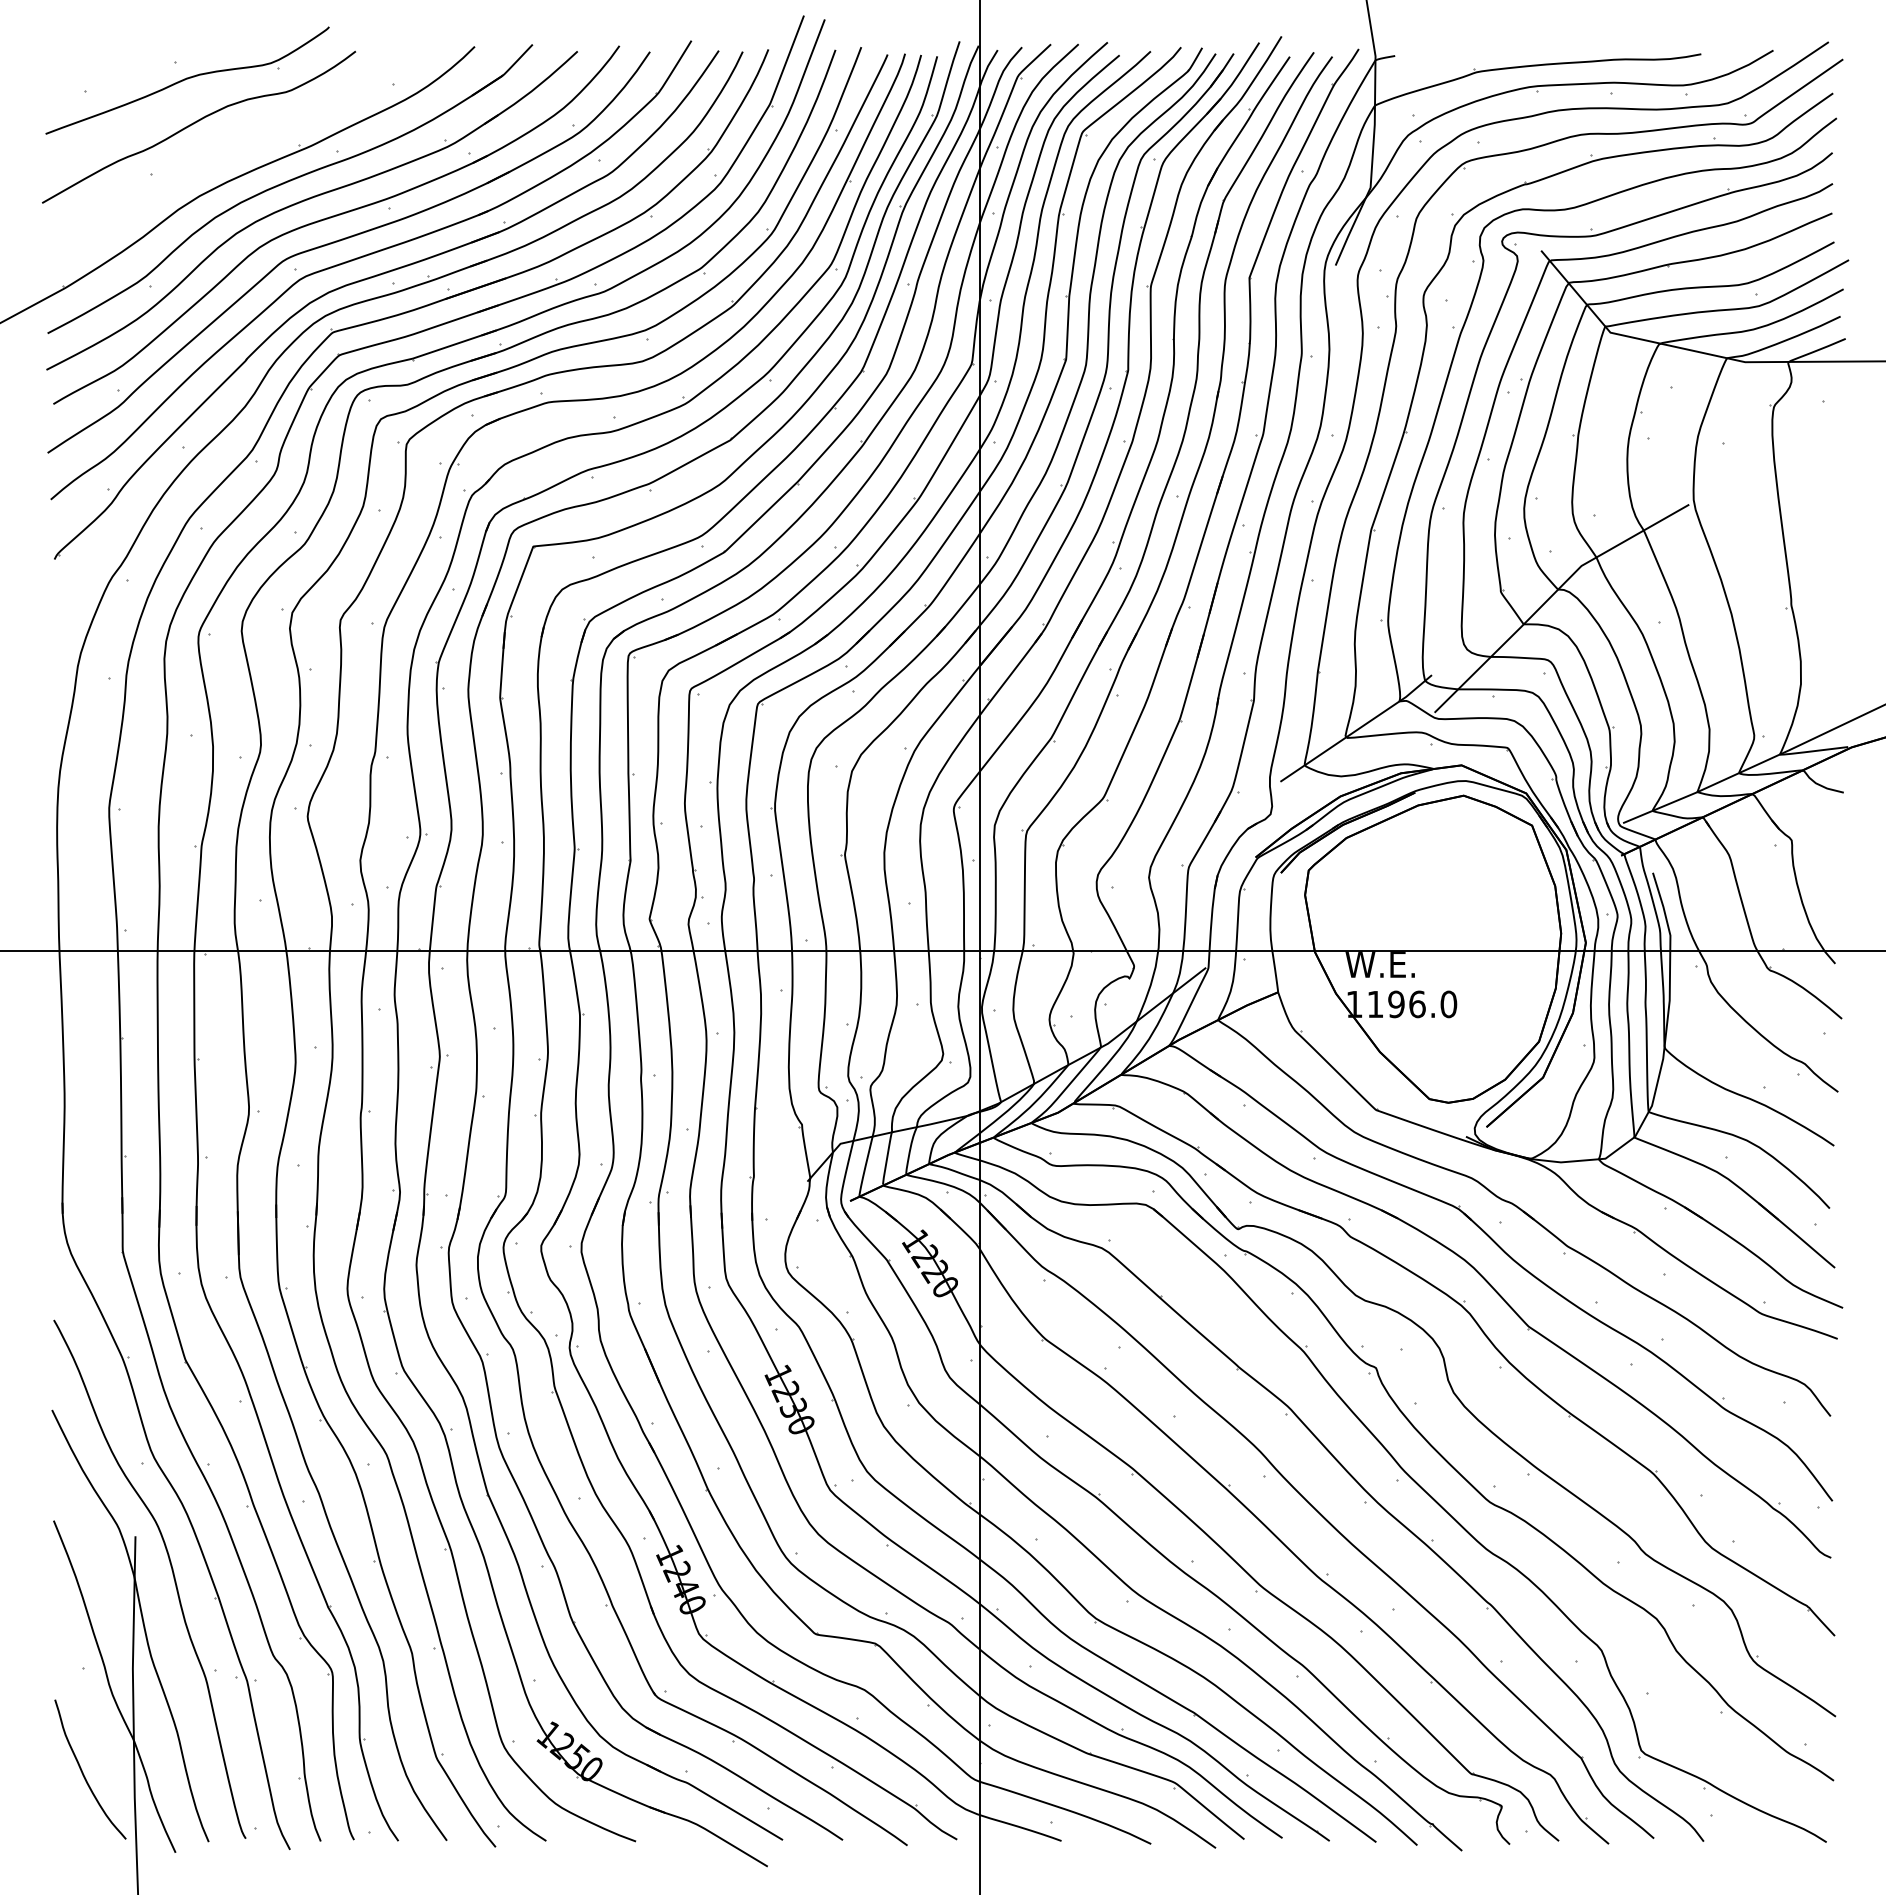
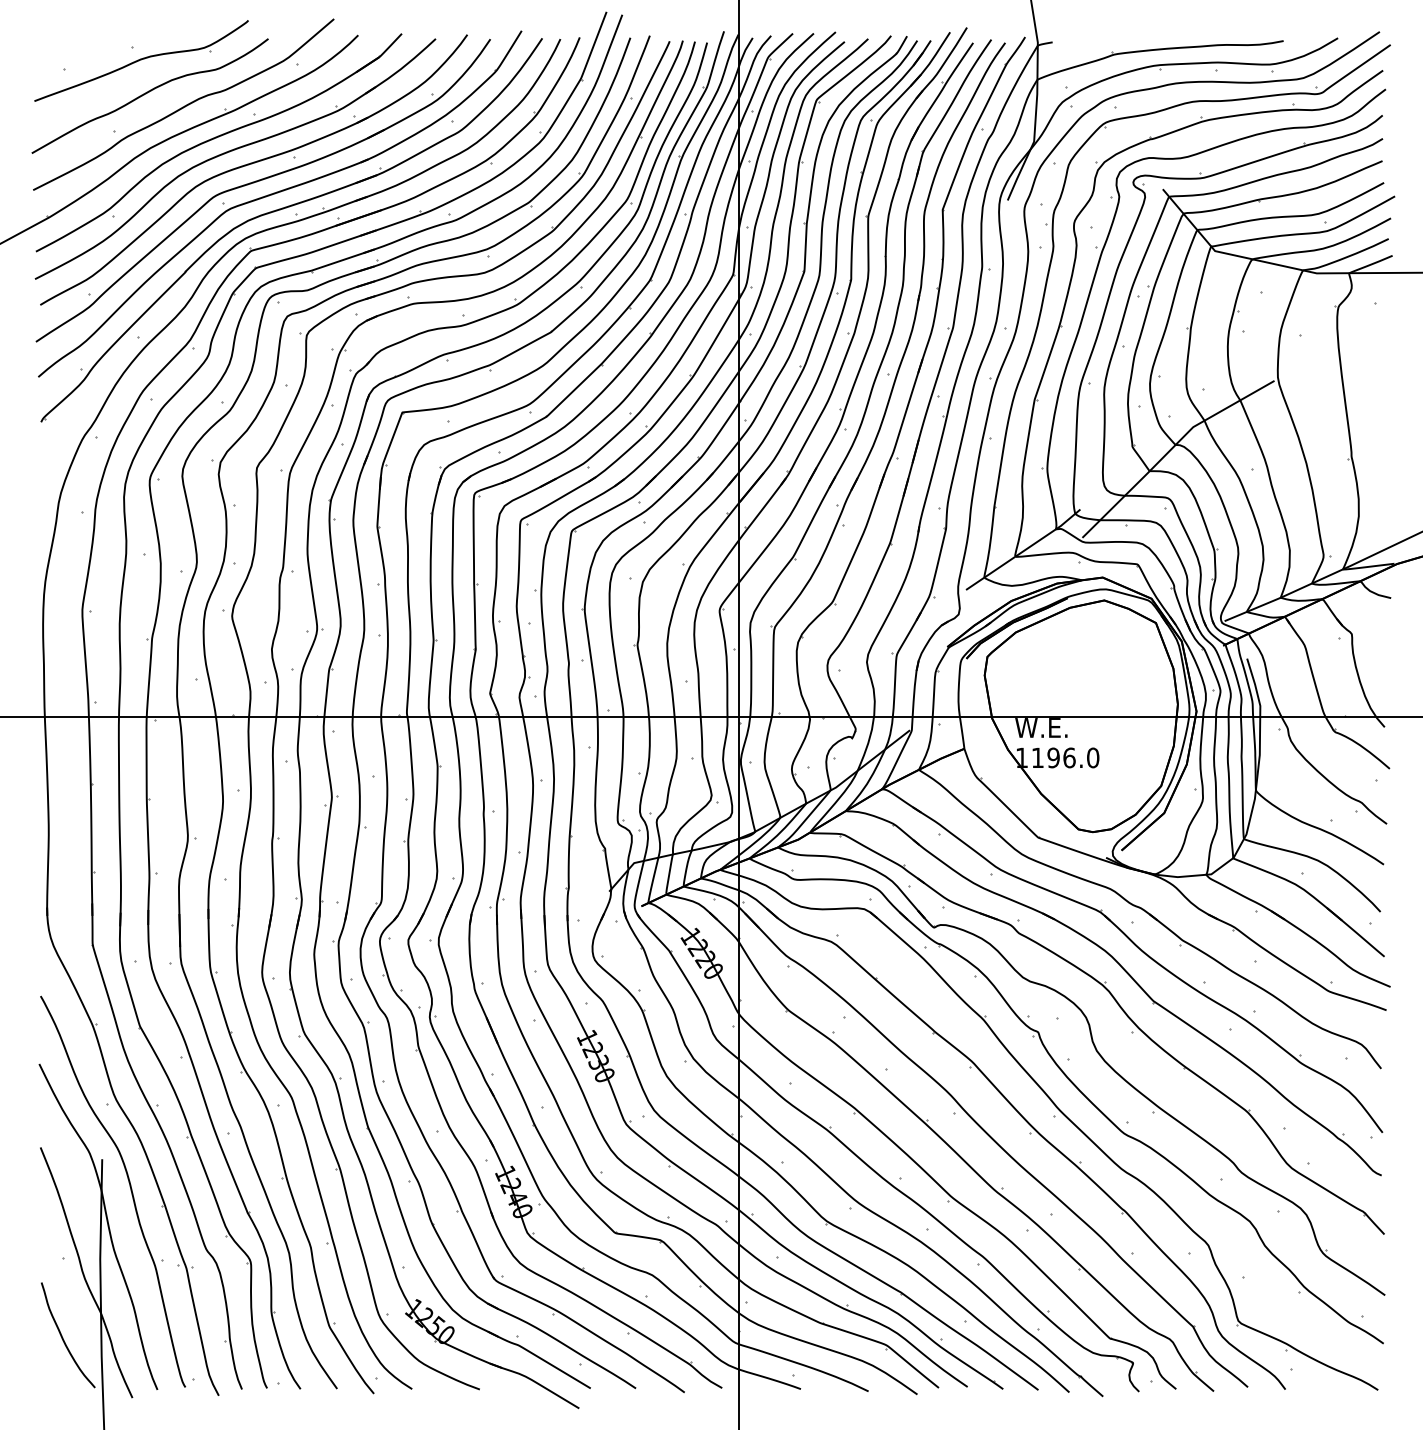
curve: (243, 140) -> (183, 106), added

